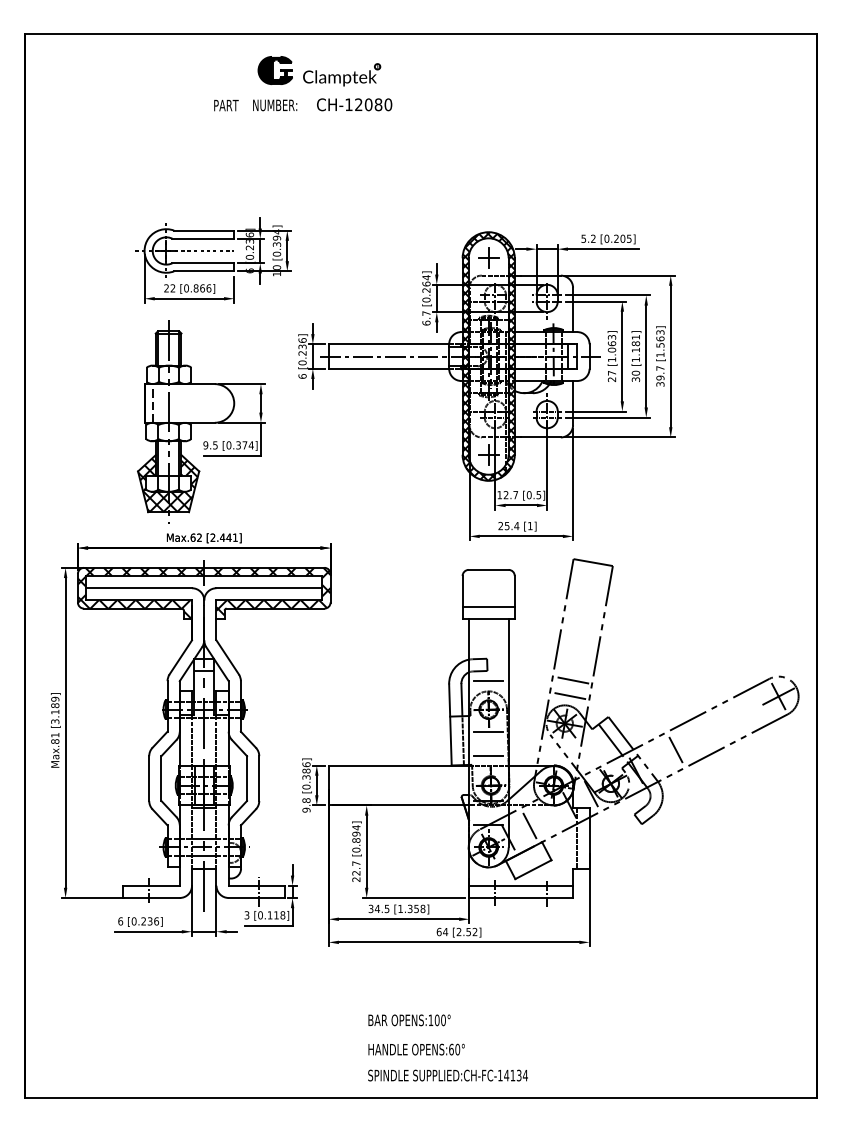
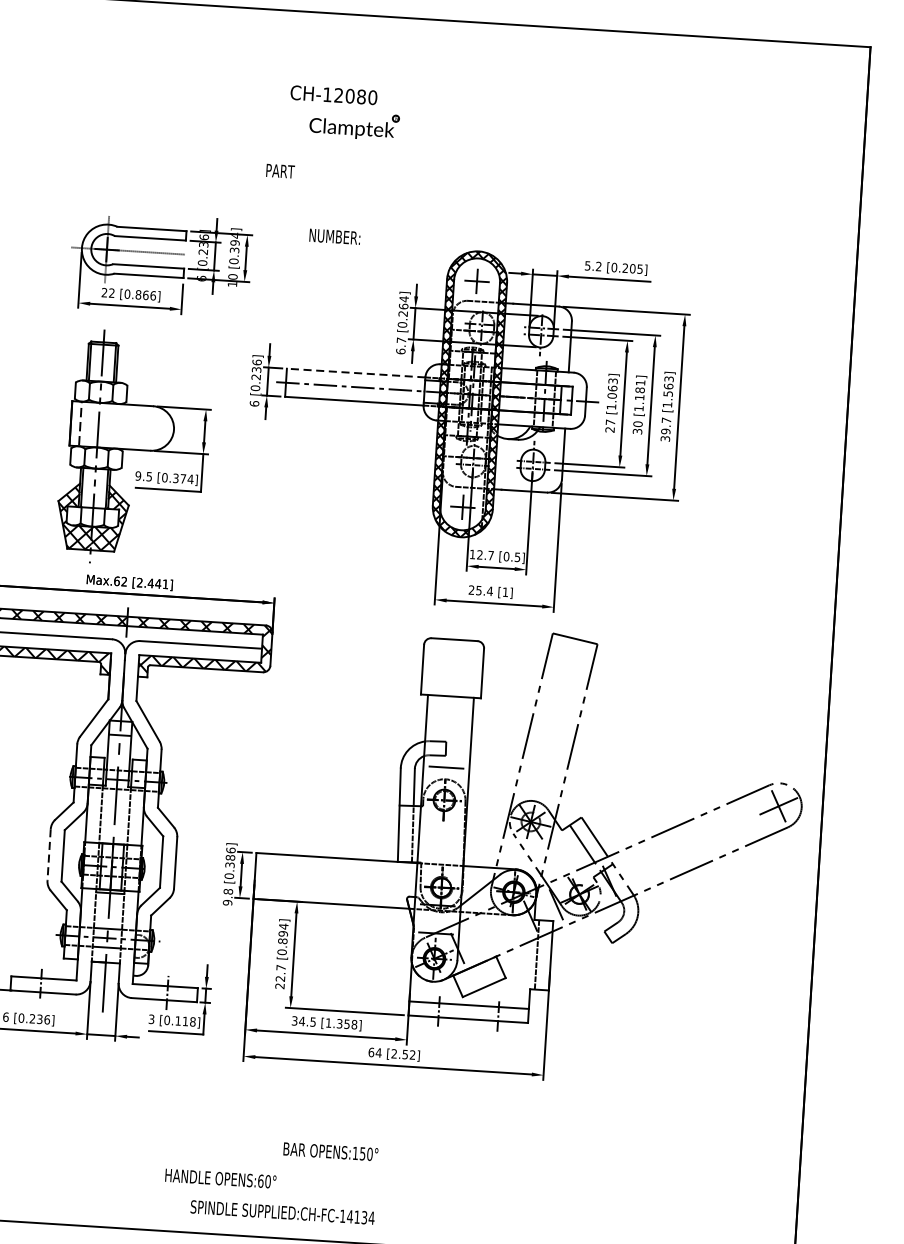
part: (274, 70) -> (244, 50), removed
part: (342, 74) -> (355, 125), moved
text: (226, 105) -> (280, 171), moved
text: (275, 105) -> (335, 236), moved
line: (388, 344) -> (355, 373), solid -> dashed
line: (488, 606) -> (451, 681), removed
line: (573, 680) -> (544, 772), removed
line: (570, 696) -> (539, 791), removed
line: (488, 731) -> (442, 825), removed
line: (675, 749) -> (656, 859), removed
line: (488, 756) -> (440, 854), removed
line: (149, 779) -> (49, 856), solid -> dashed
line: (529, 825) -> (482, 936), removed
text: (436, 1020) -> (361, 1153), OPENS:100° -> OPENS:150°
text: (416, 1049) -> (220, 1178), moved
text: (447, 1075) -> (282, 1212), moved

